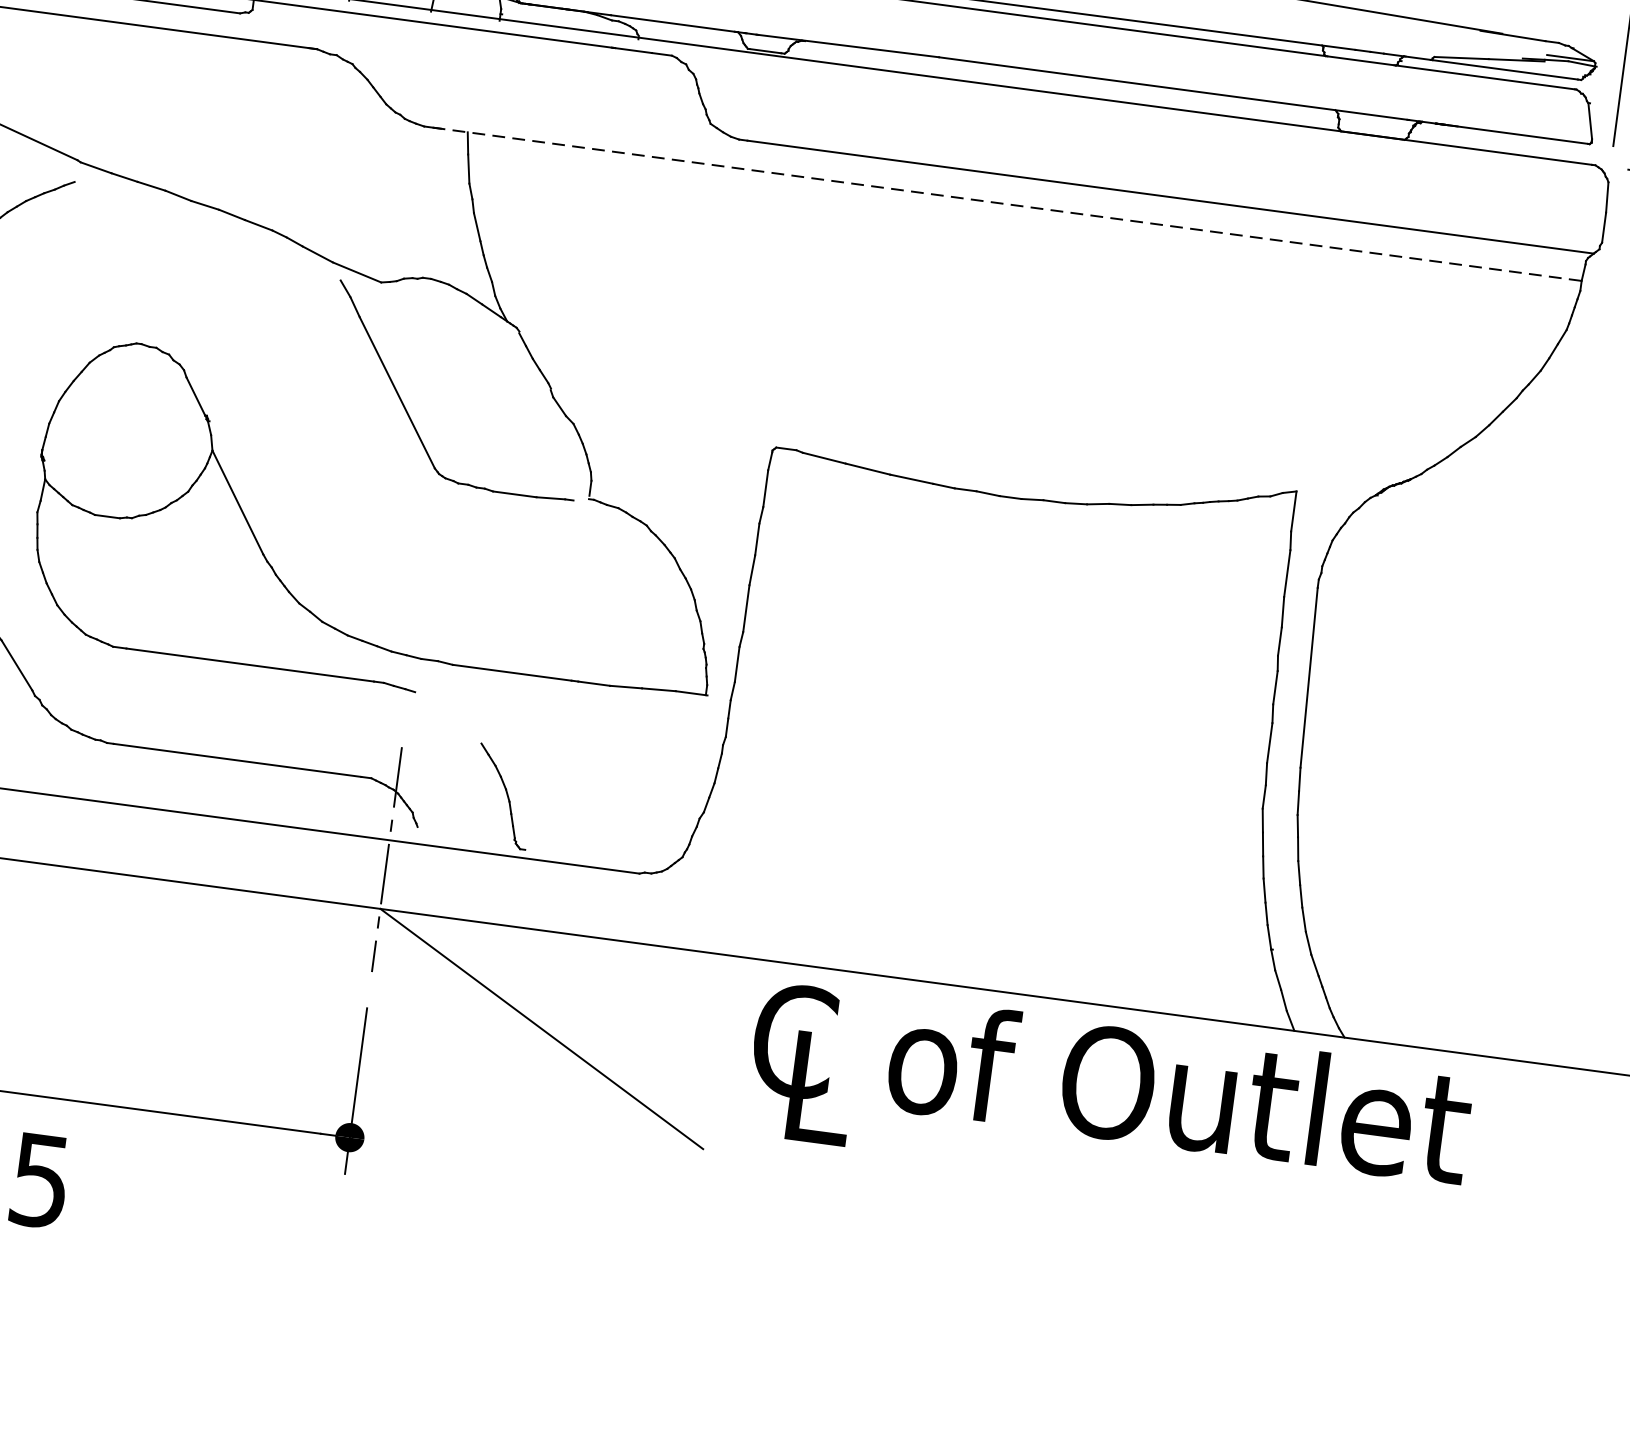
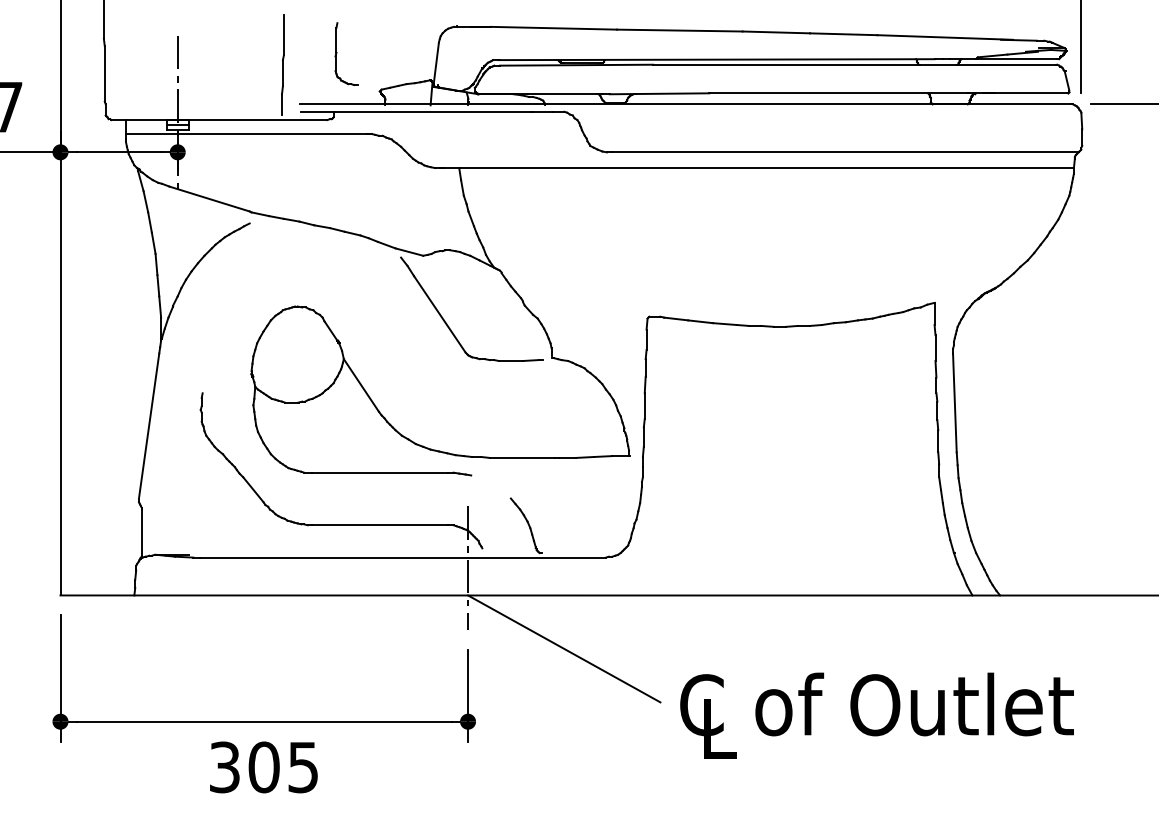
line: (1008, 205) -> (757, 168), dashed -> solid
text: (1107, 1101) -> (876, 715), moved

